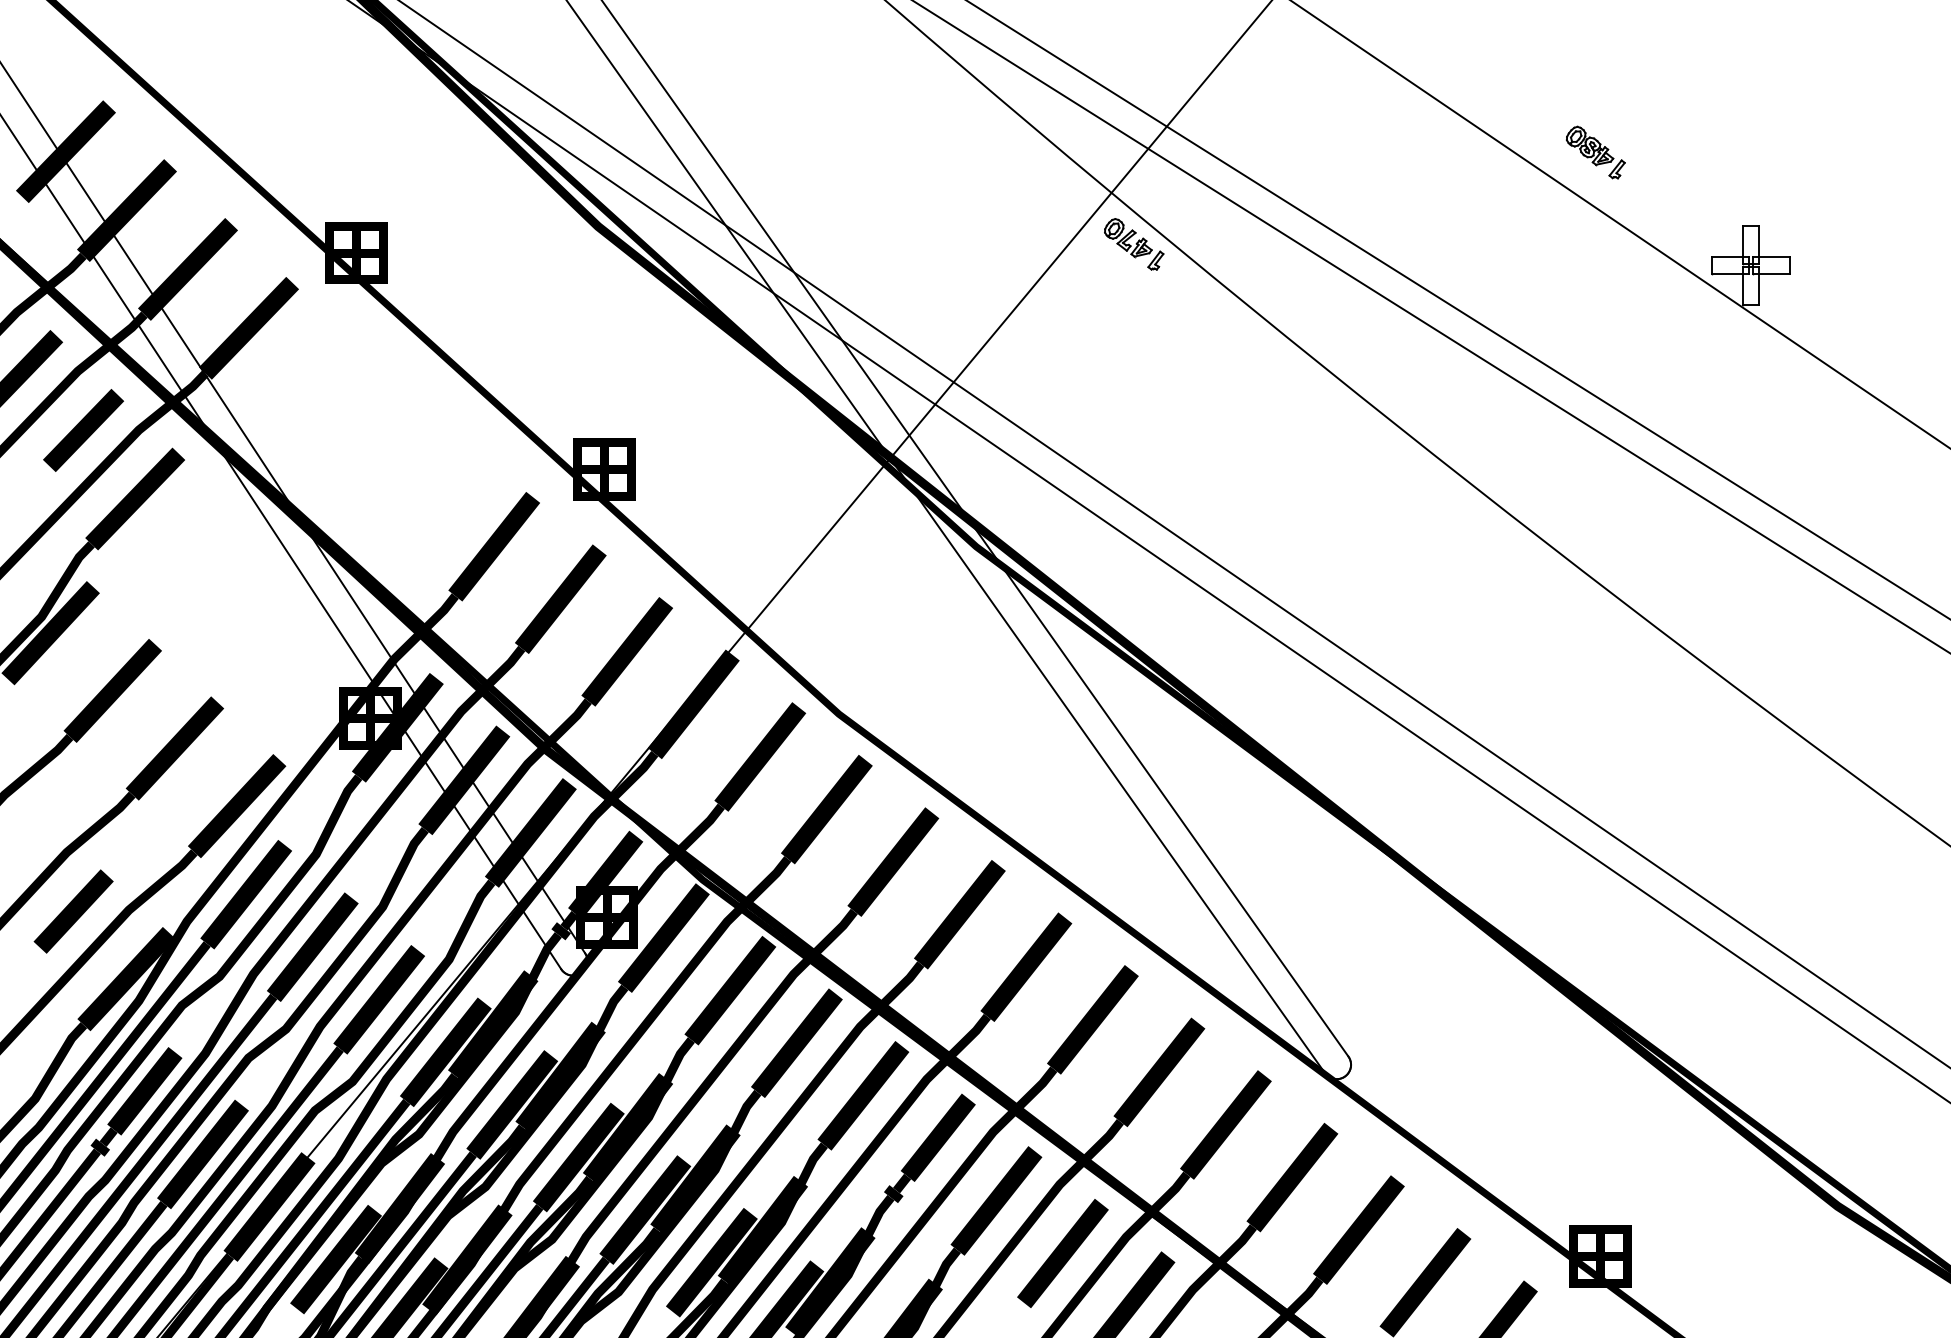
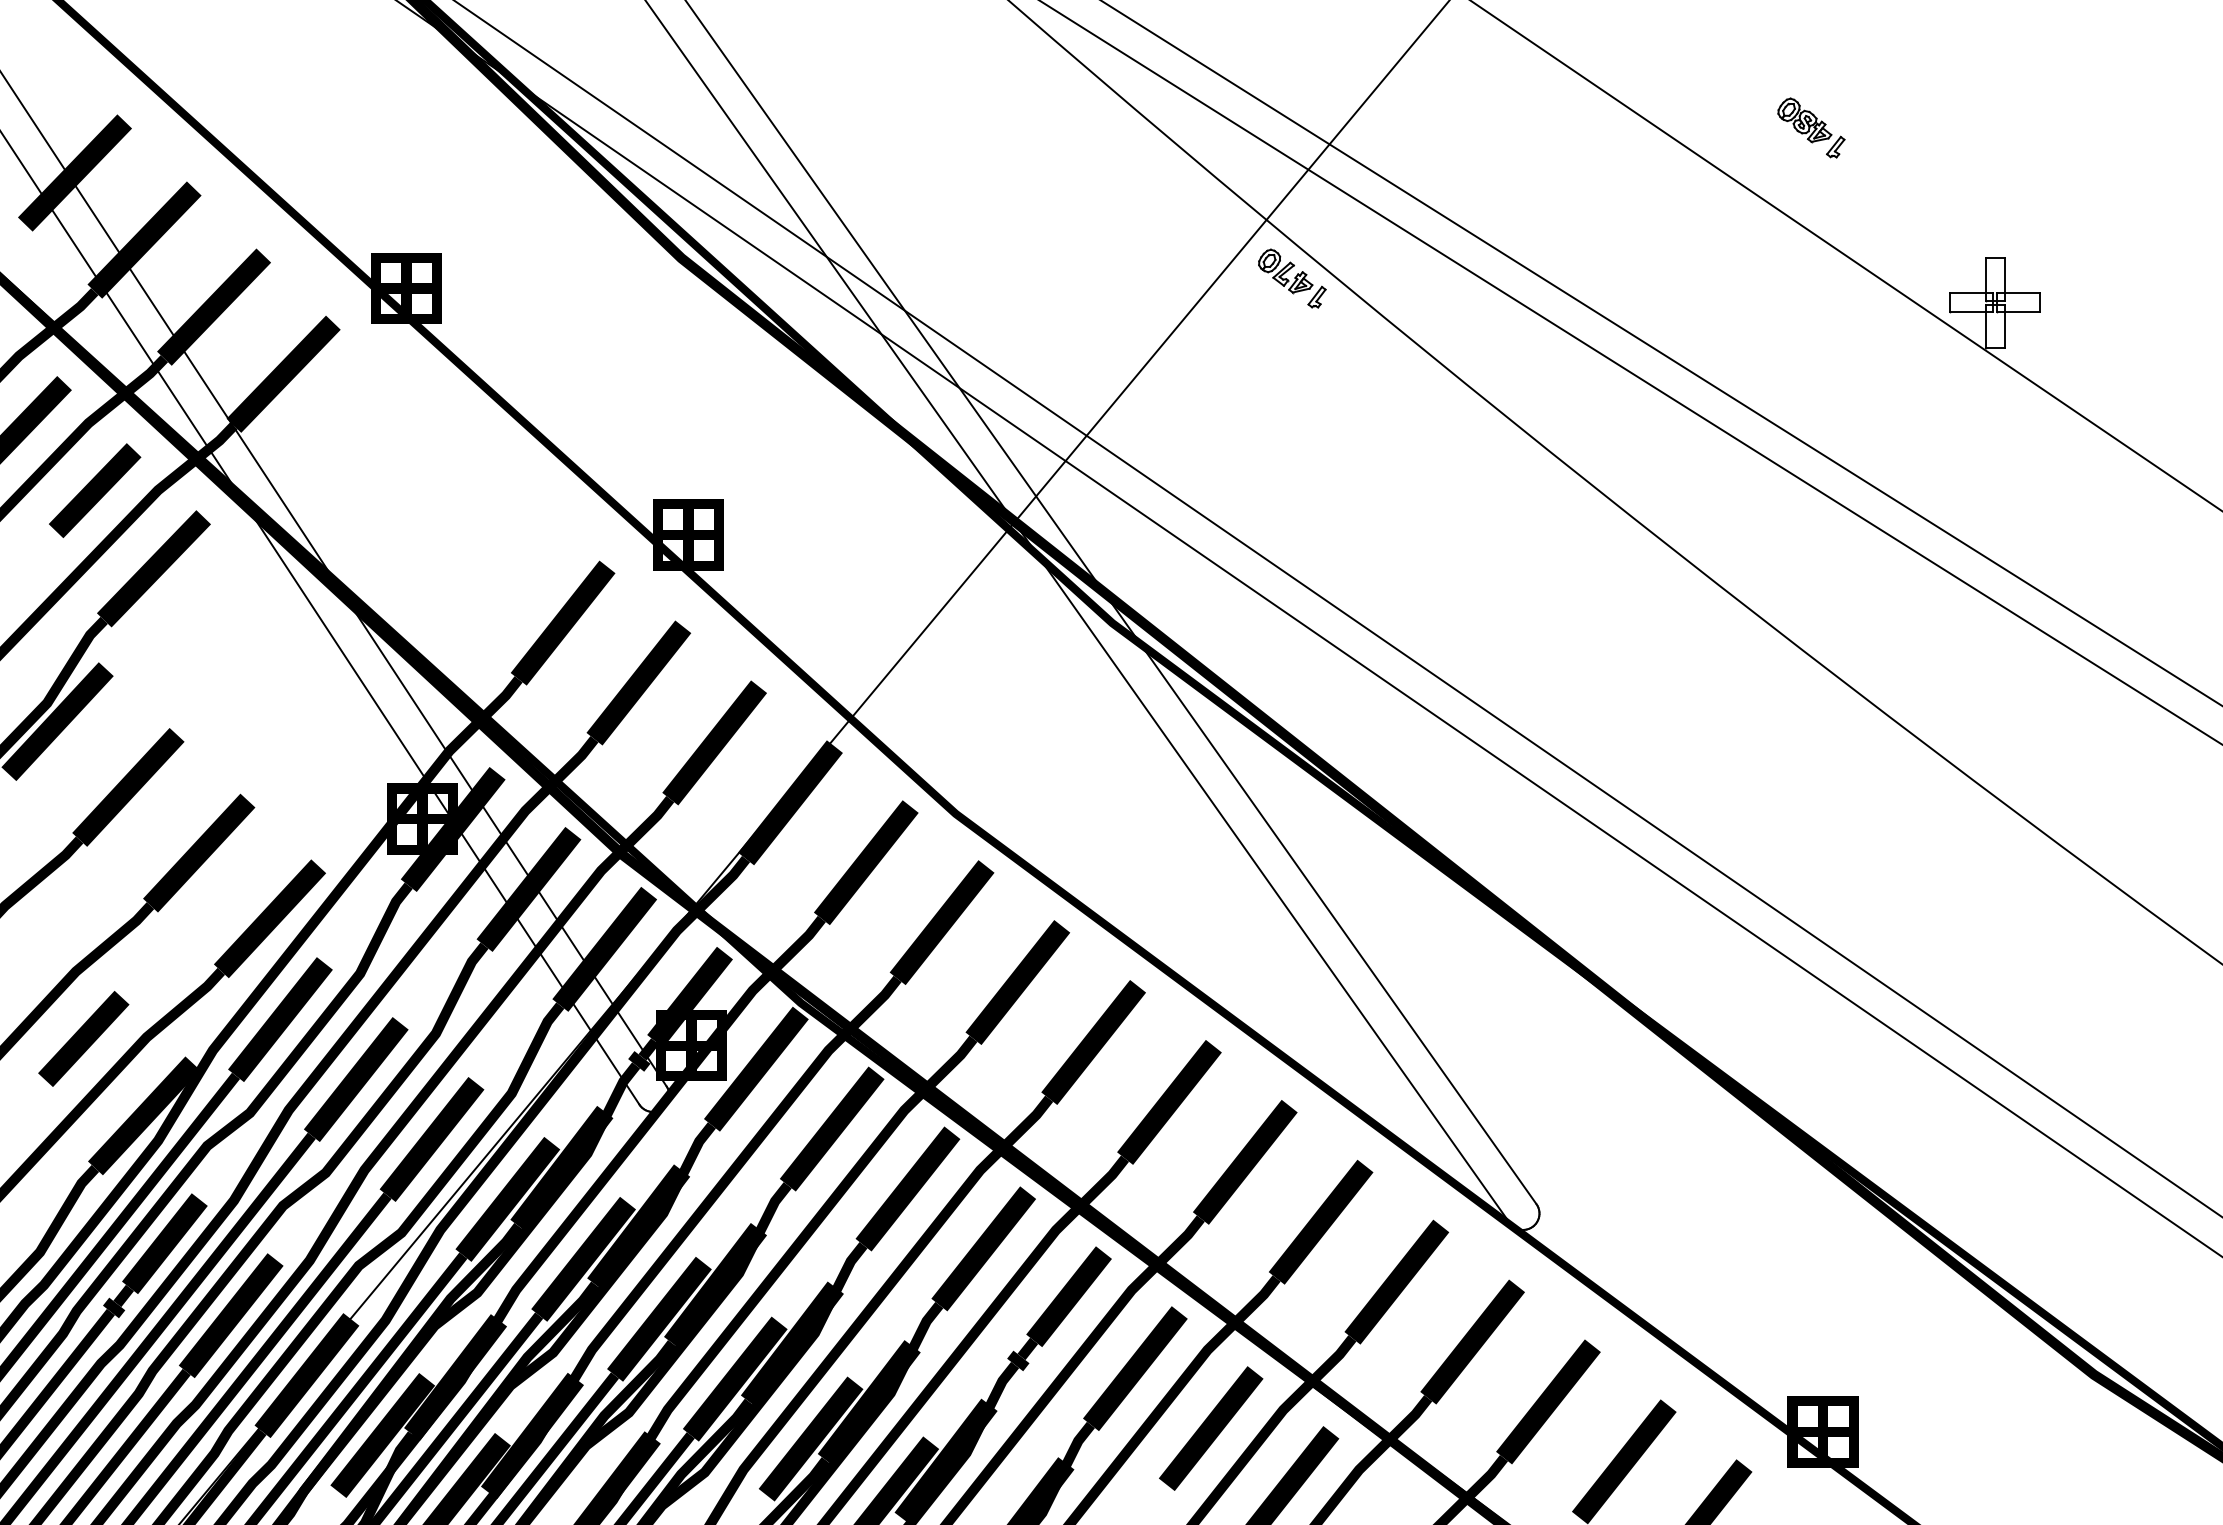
part: (1595, 152) -> (1811, 127), moved

